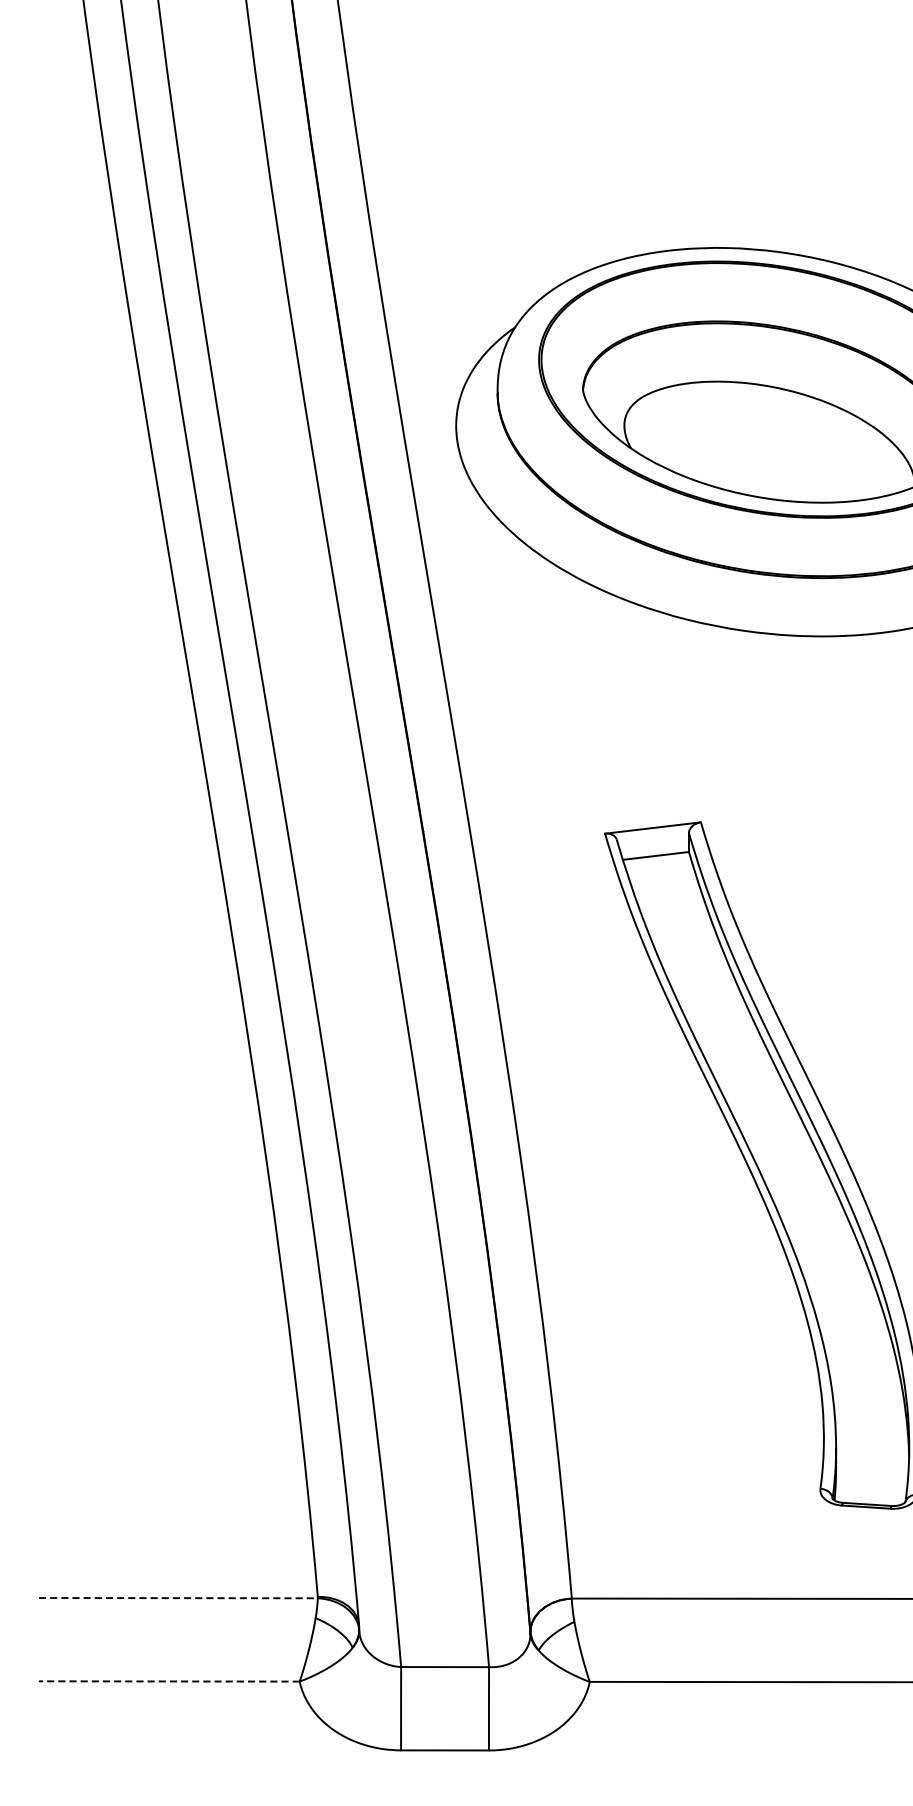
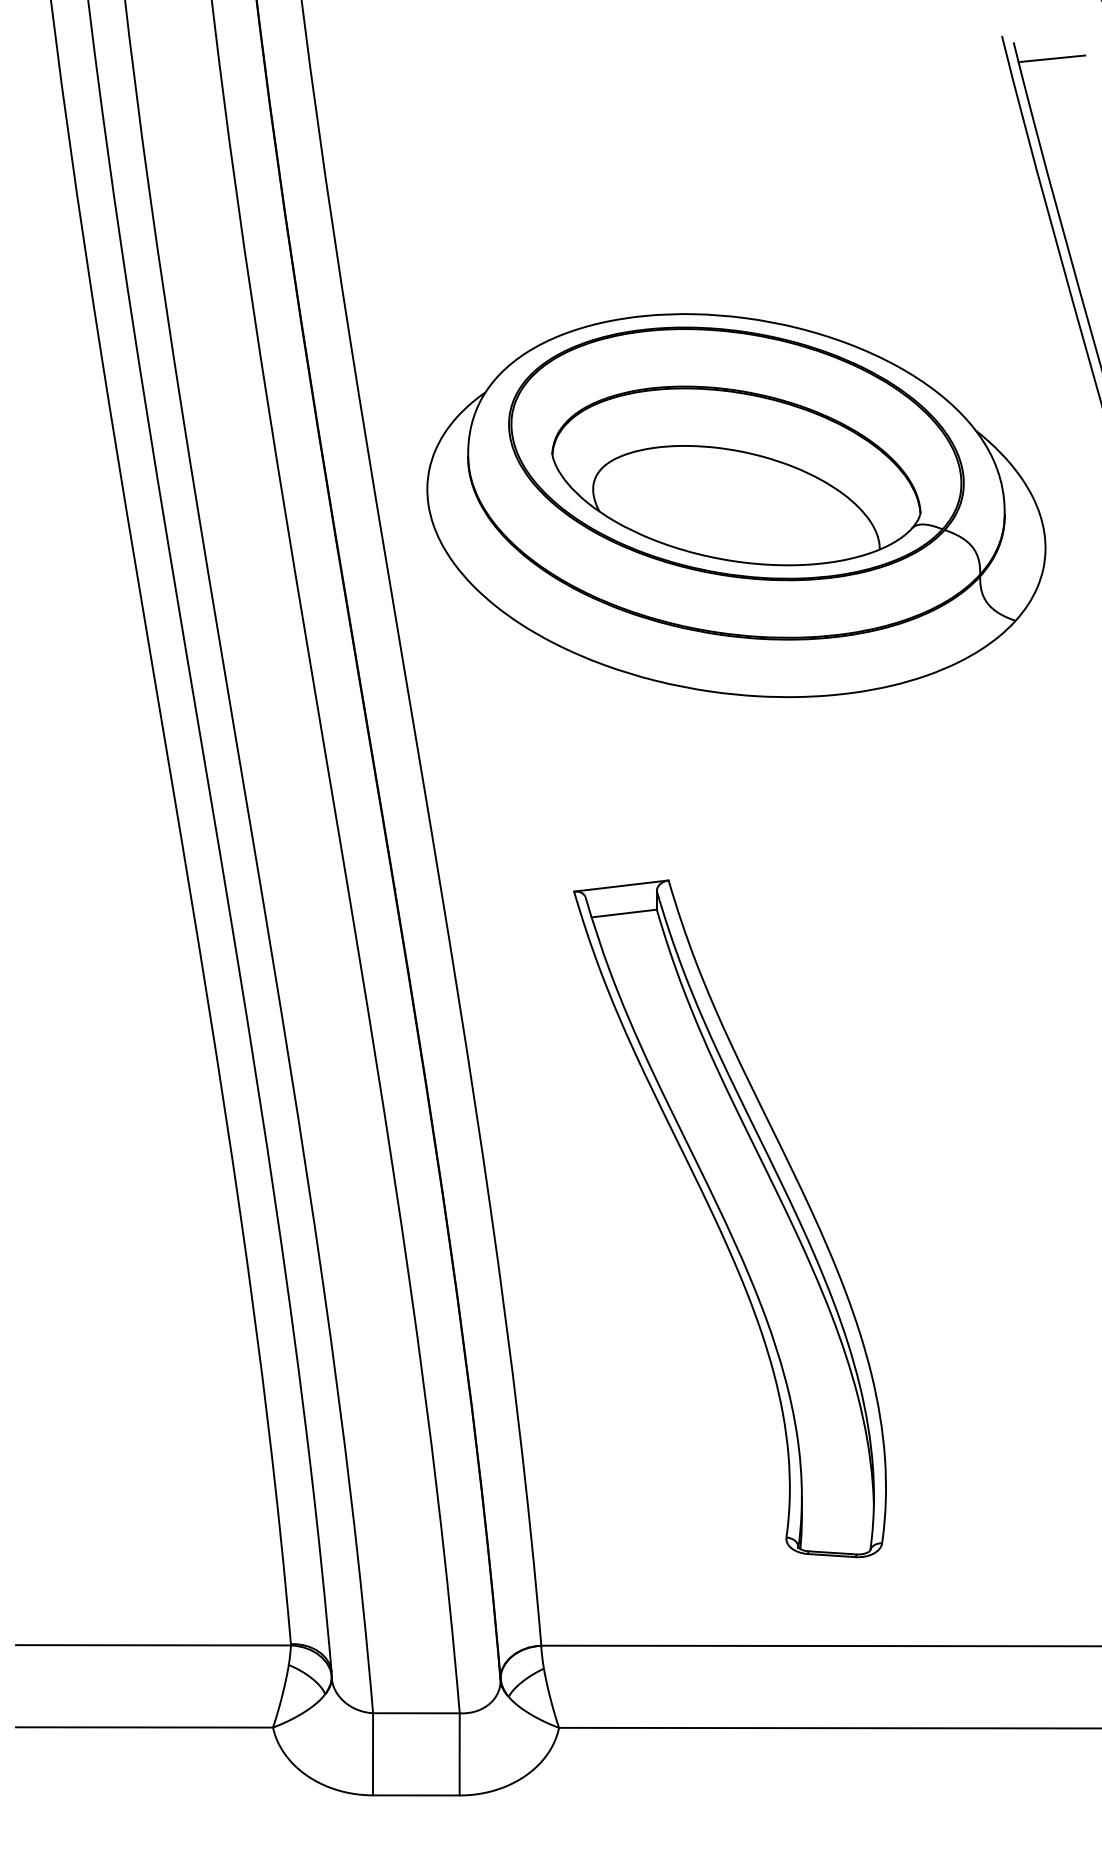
line: (178, 1598) -> (153, 1645), dashed -> solid
line: (169, 1681) -> (144, 1727), dashed -> solid

